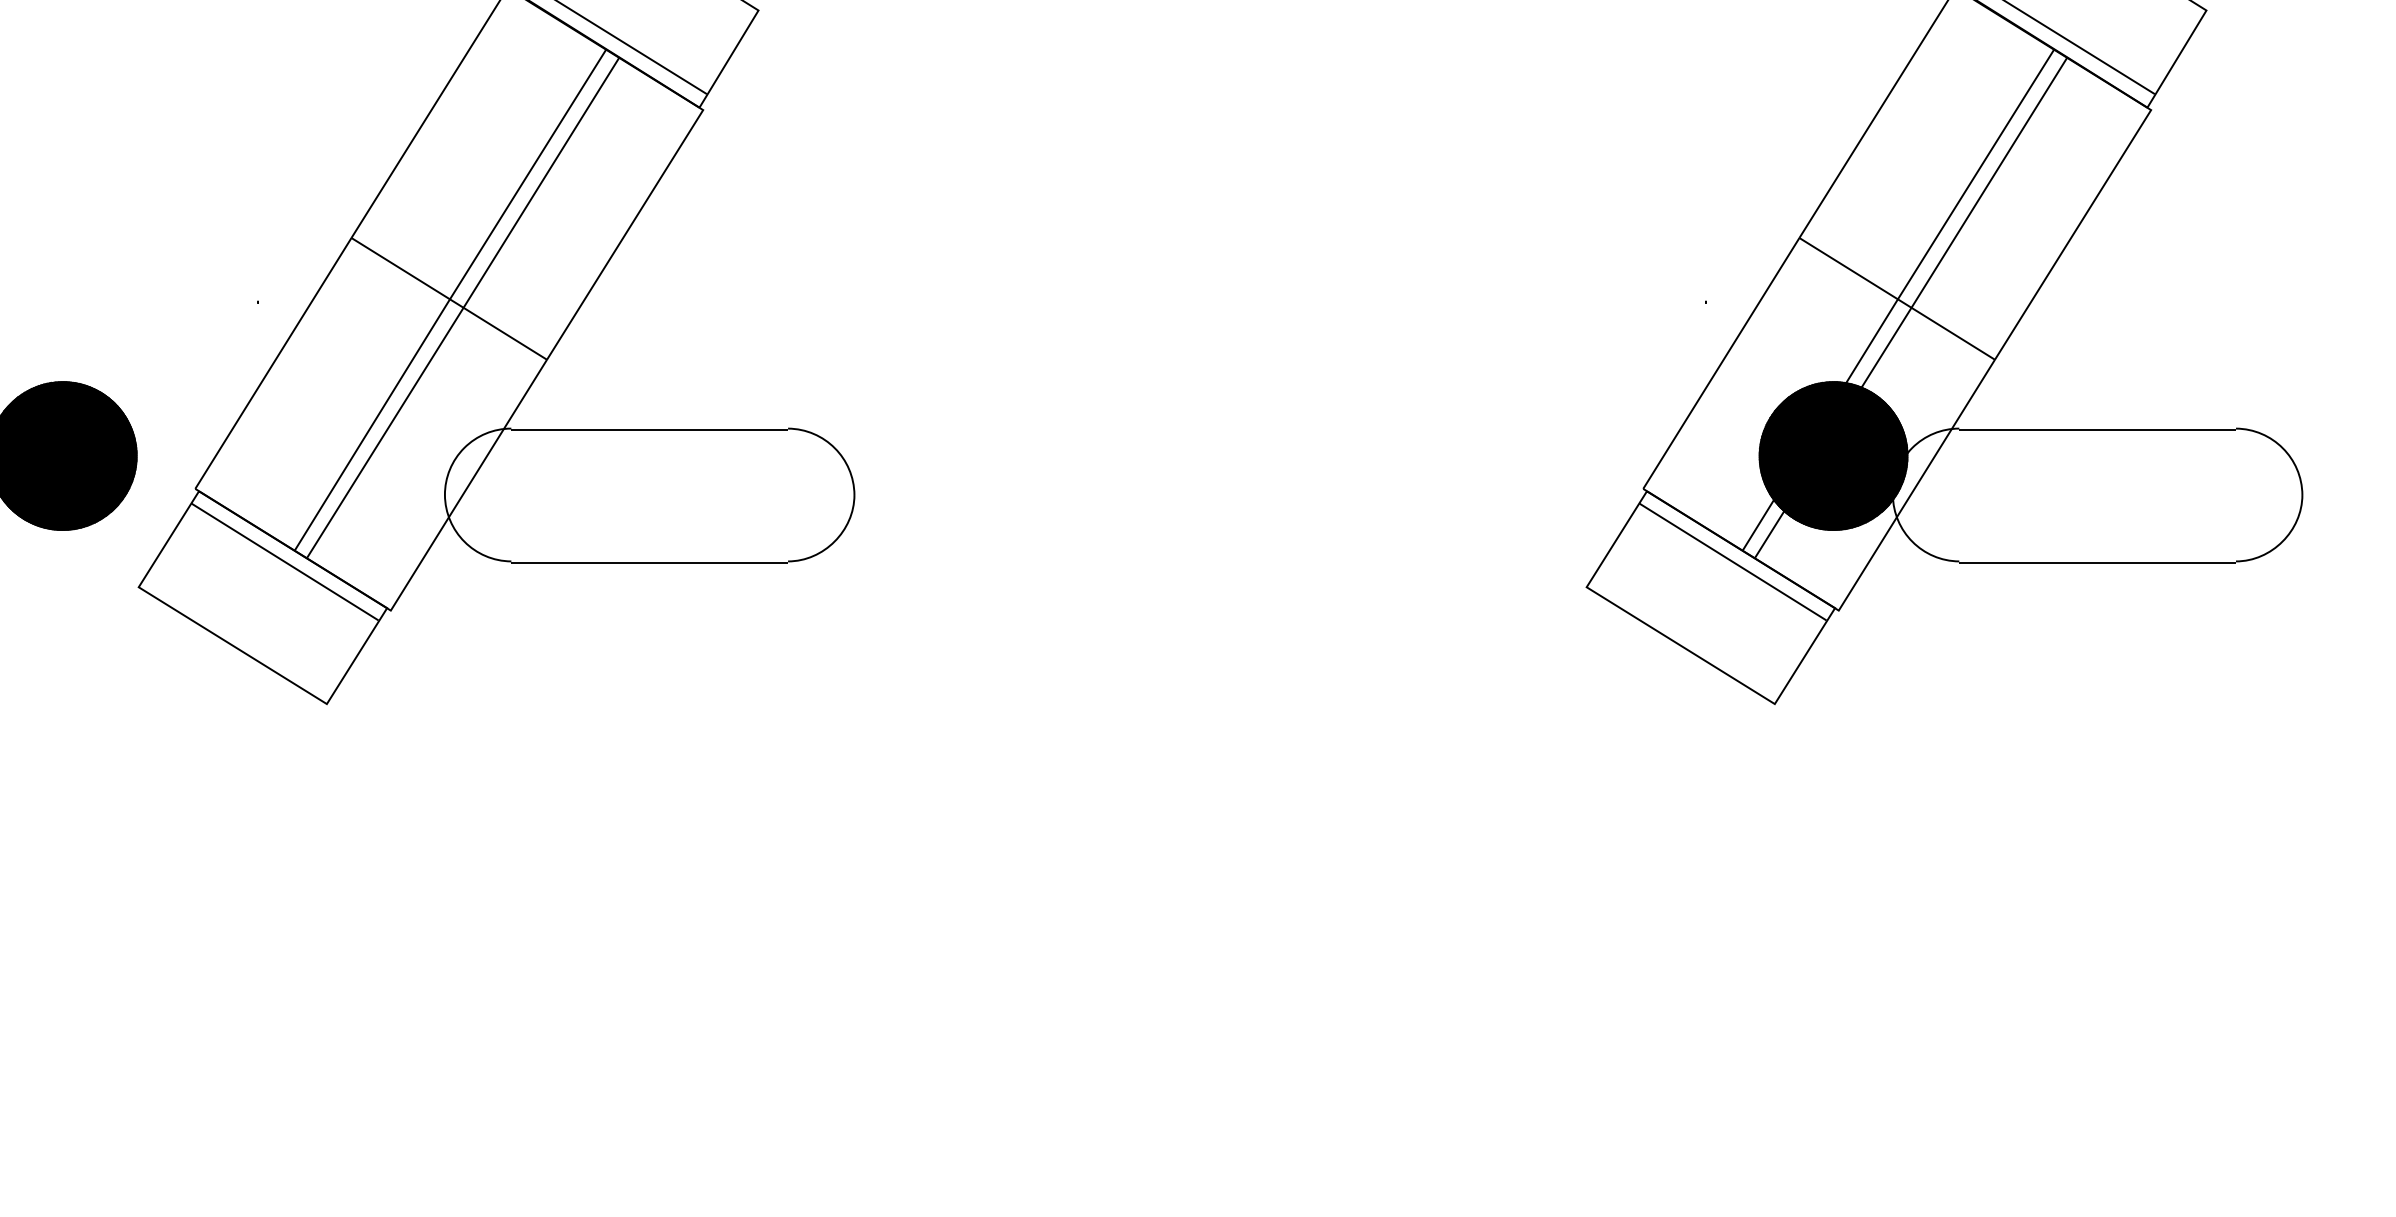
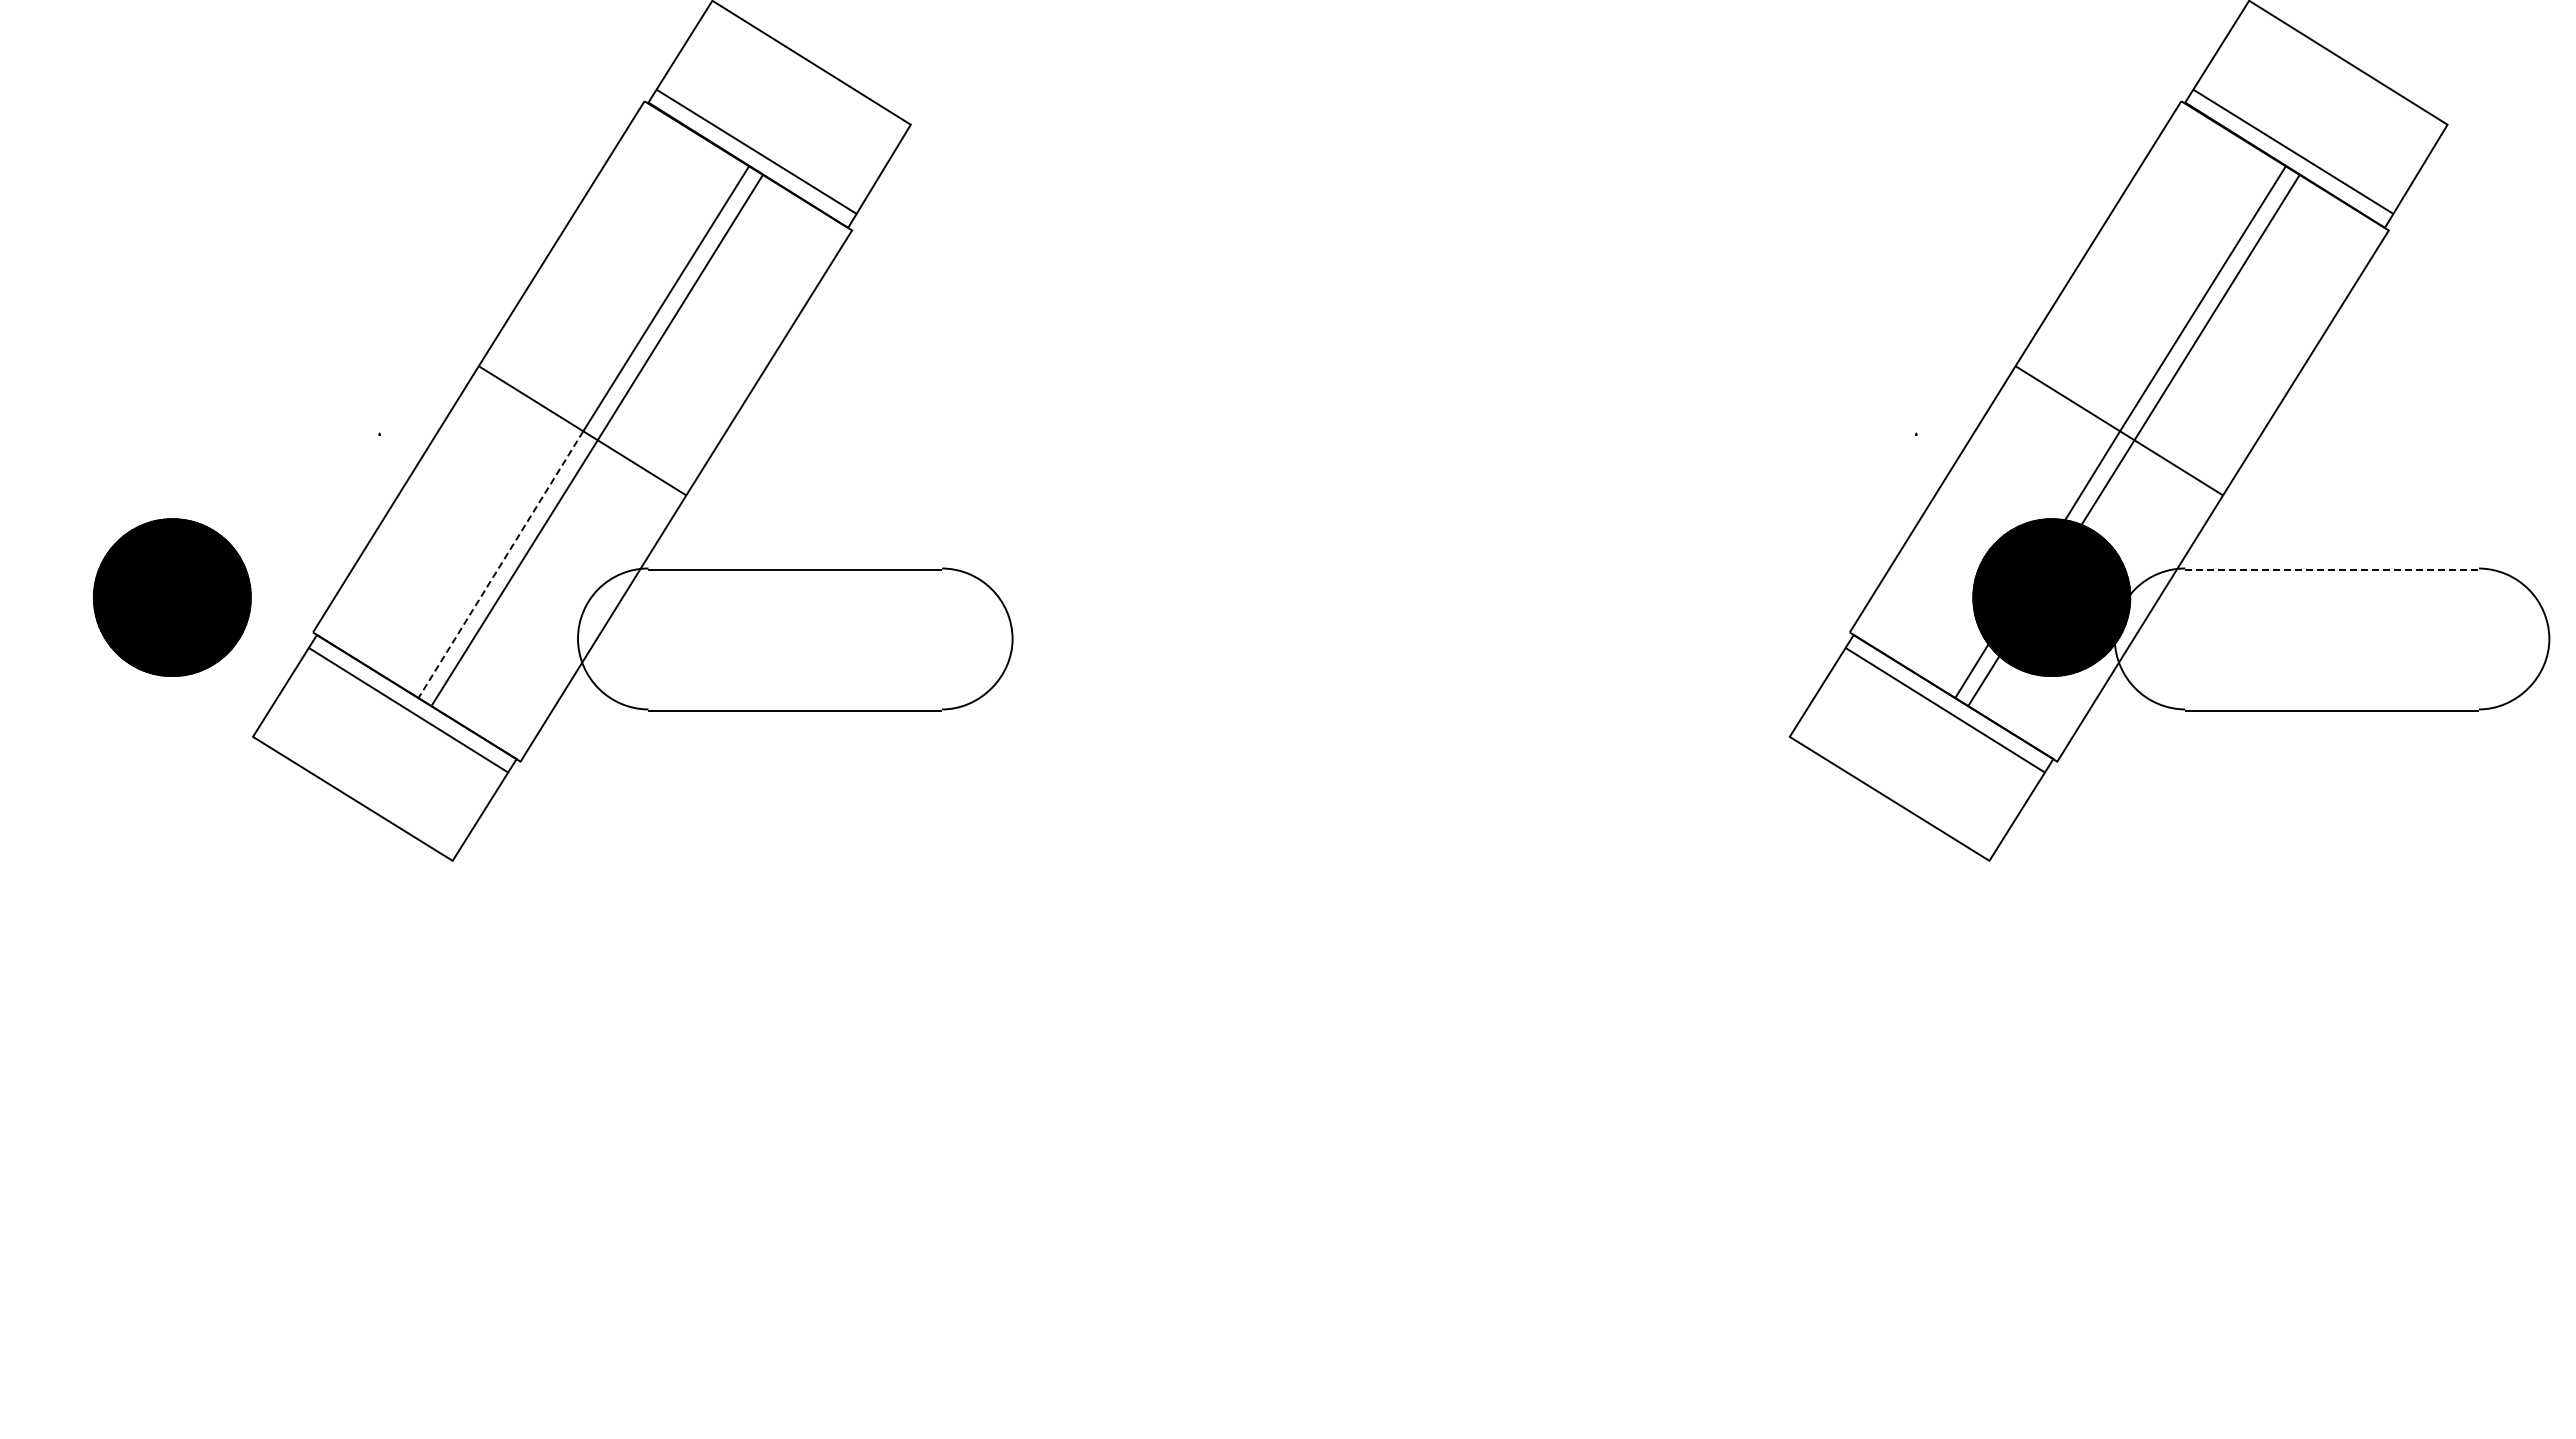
line: (371, 425) -> (500, 565), solid -> dashed
line: (2098, 429) -> (2332, 569), solid -> dashed

